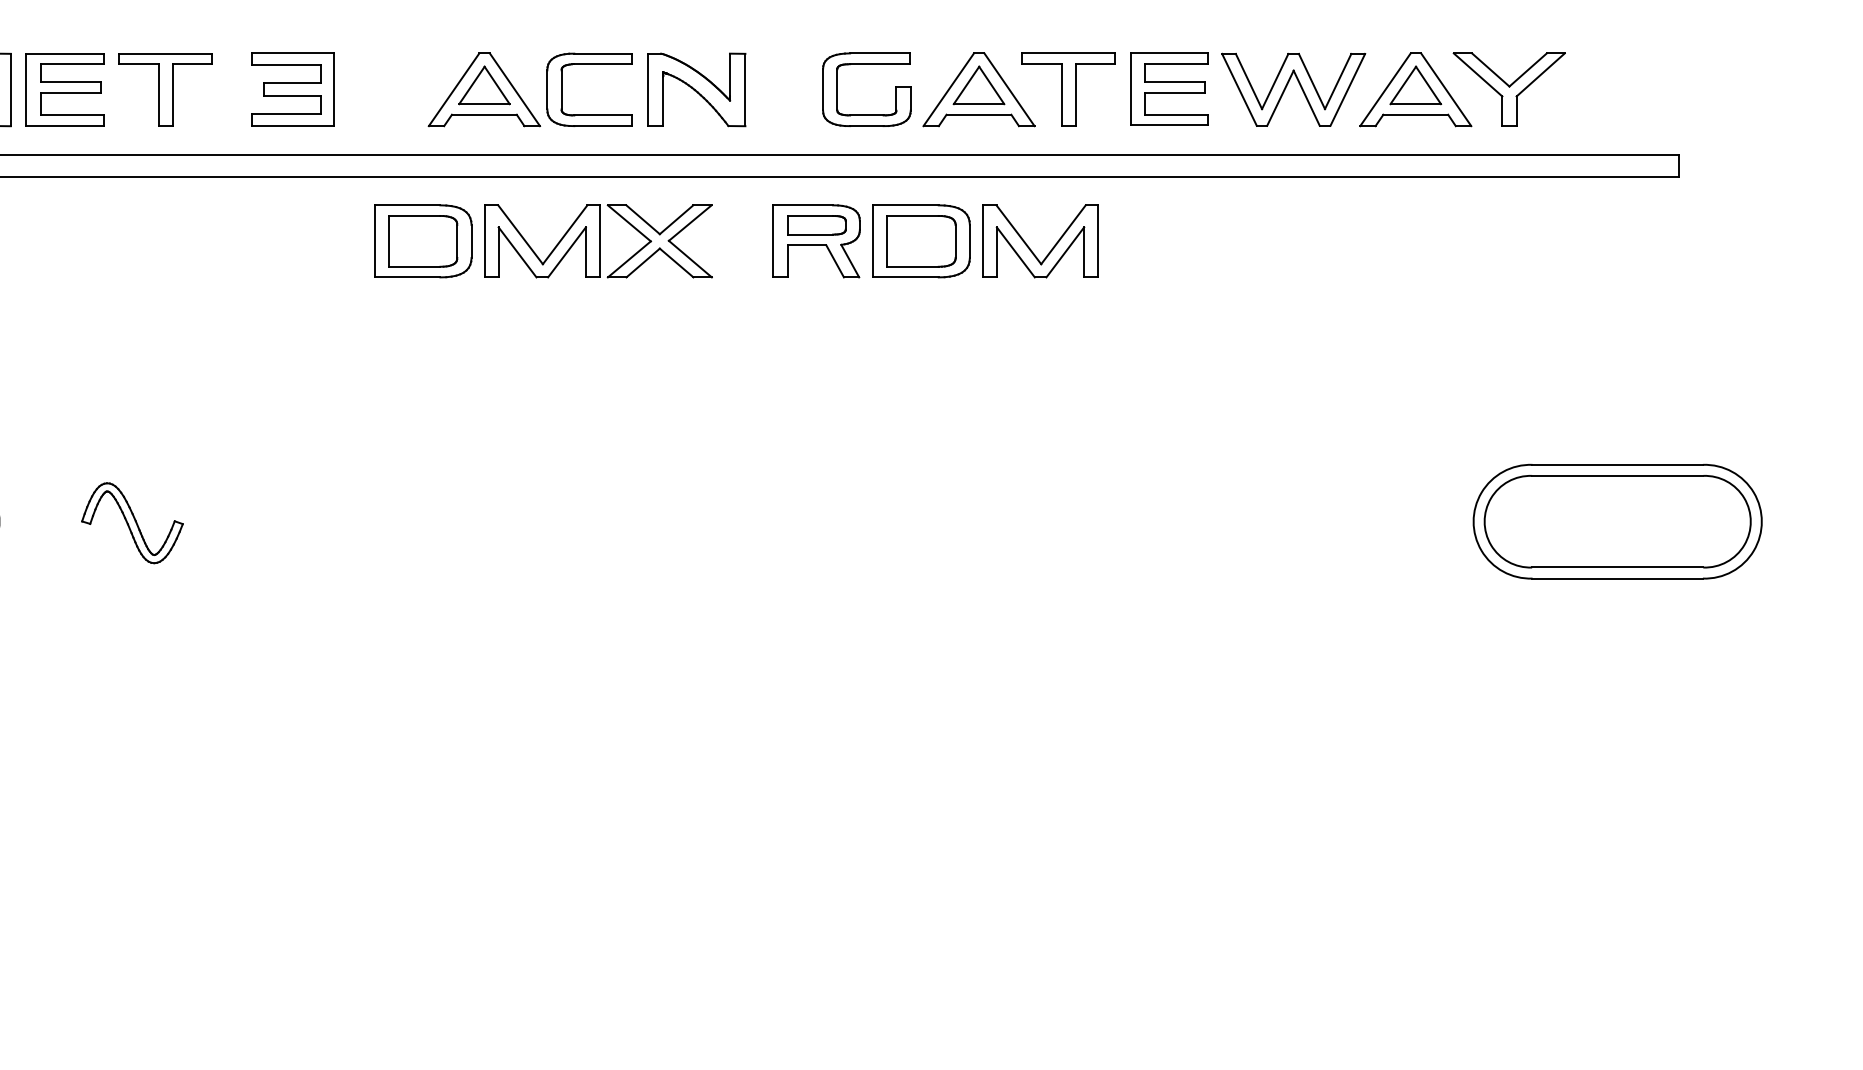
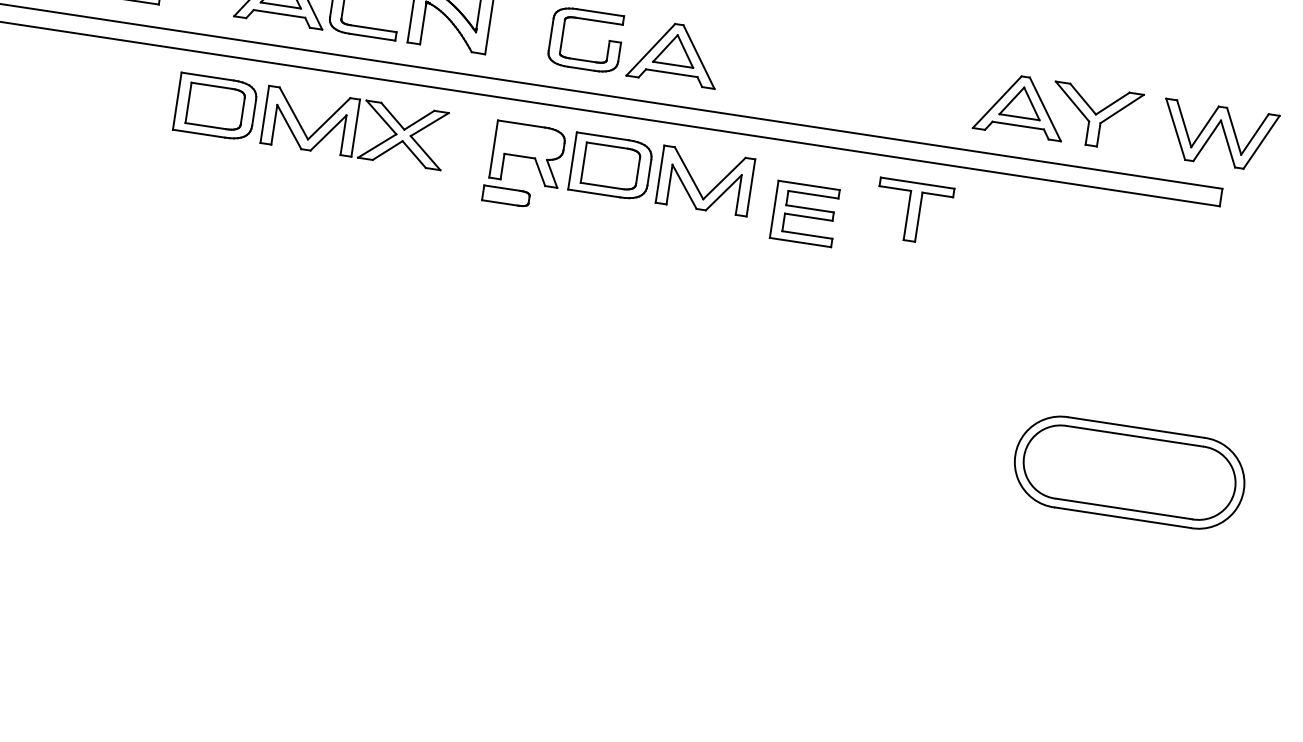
part: (1287, 86) -> (1214, 132), moved
part: (1169, 88) -> (805, 213), moved
part: (1068, 89) -> (913, 211), moved
part: (816, 225) -> (505, 196), moved

